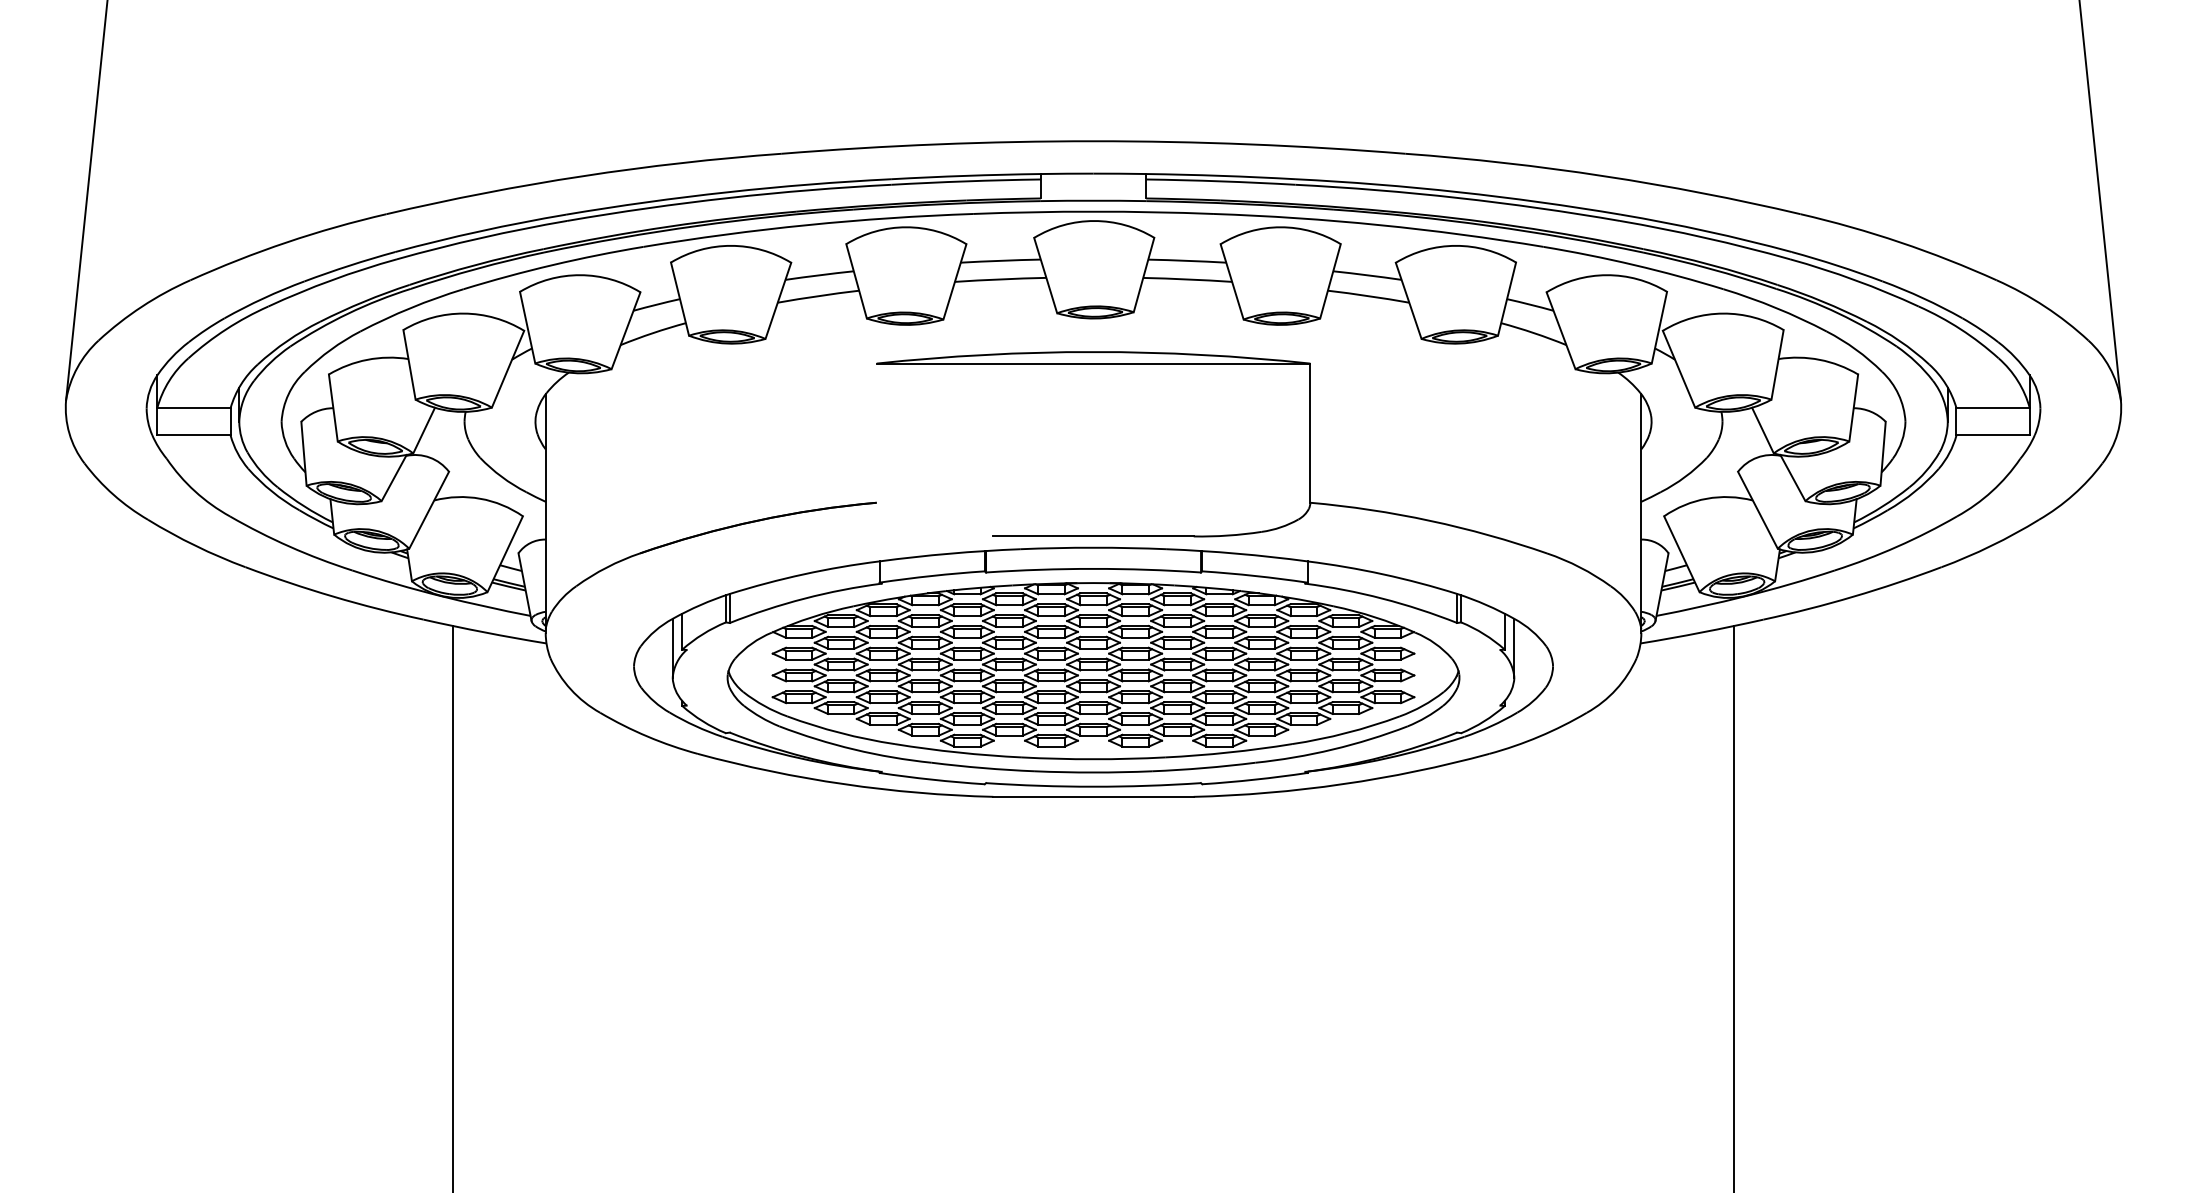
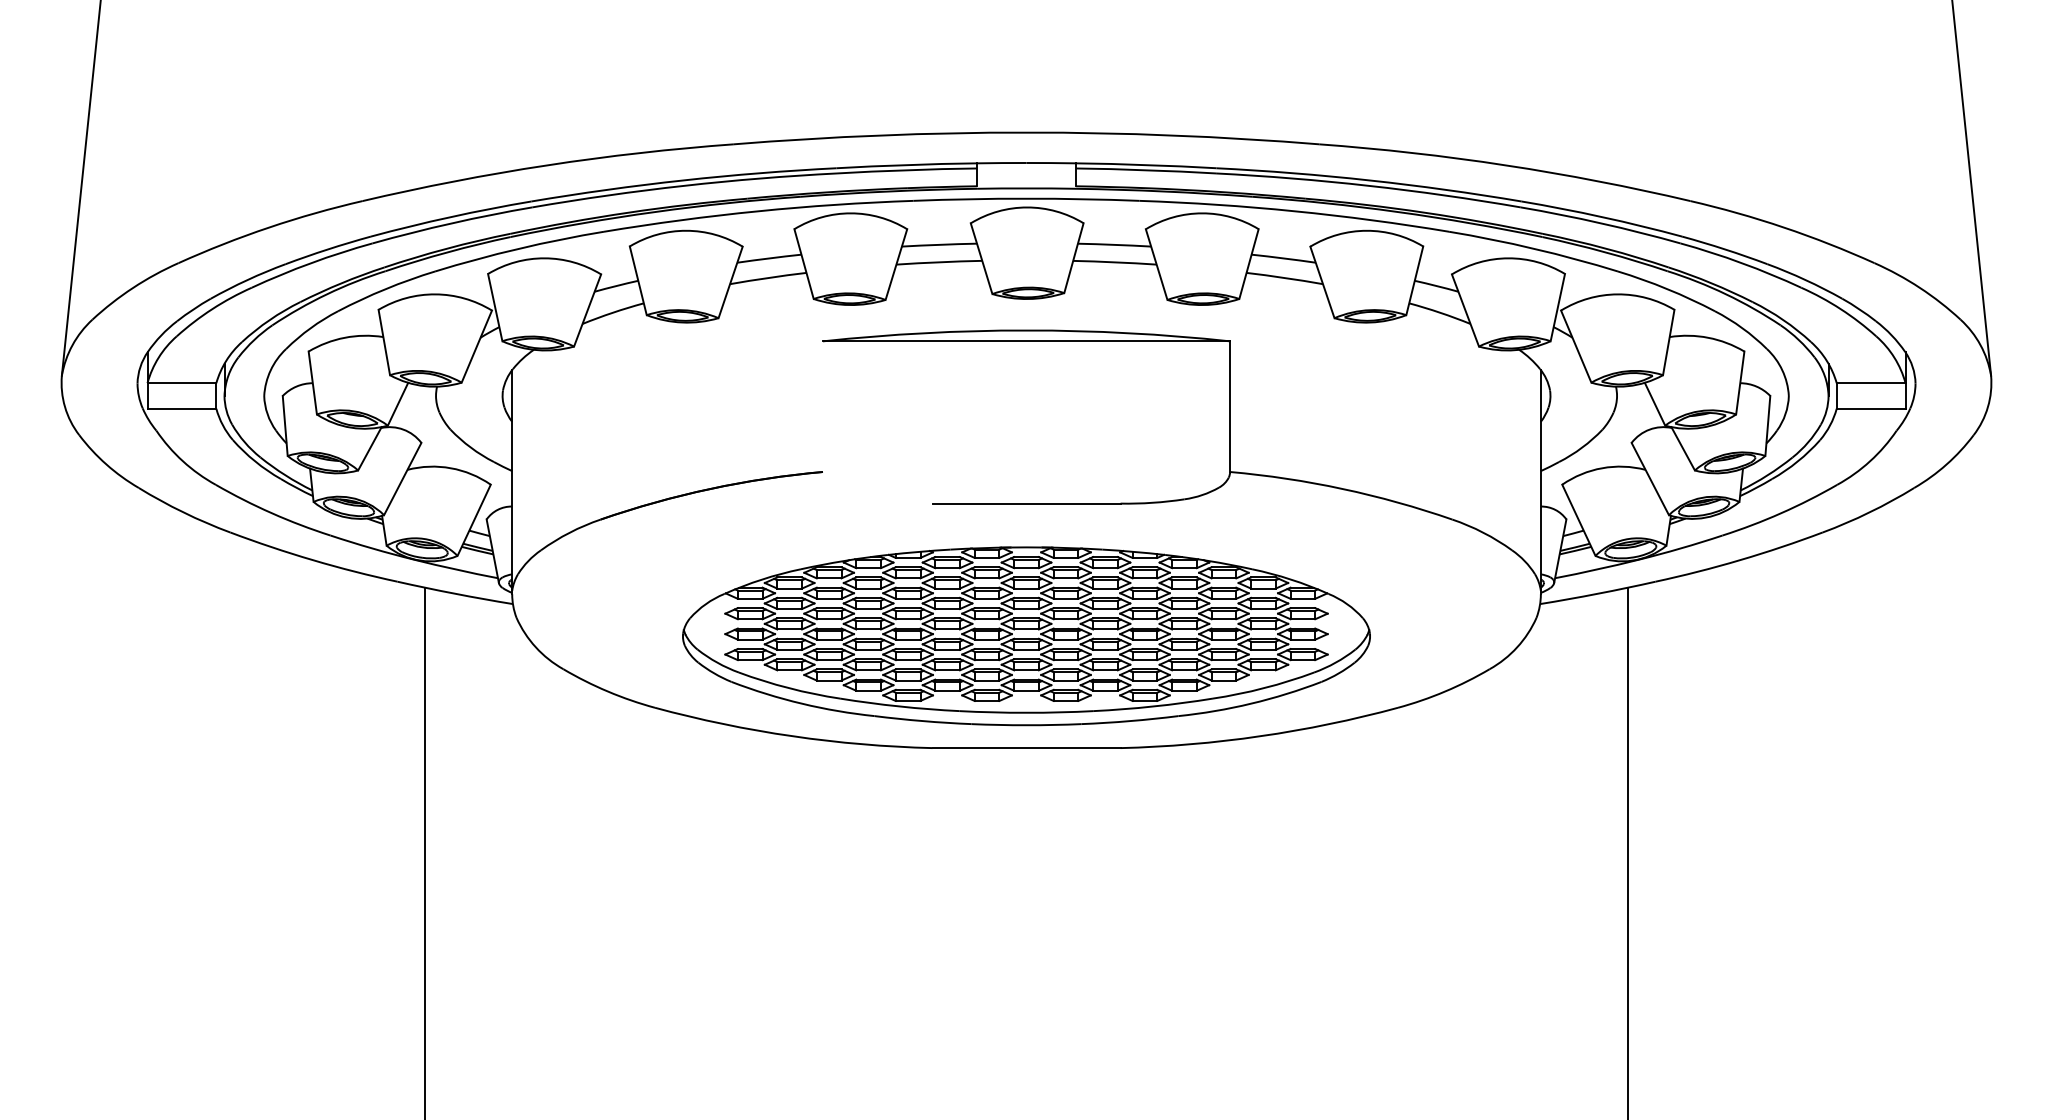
part: (1093, 667) -> (1026, 626), removed

